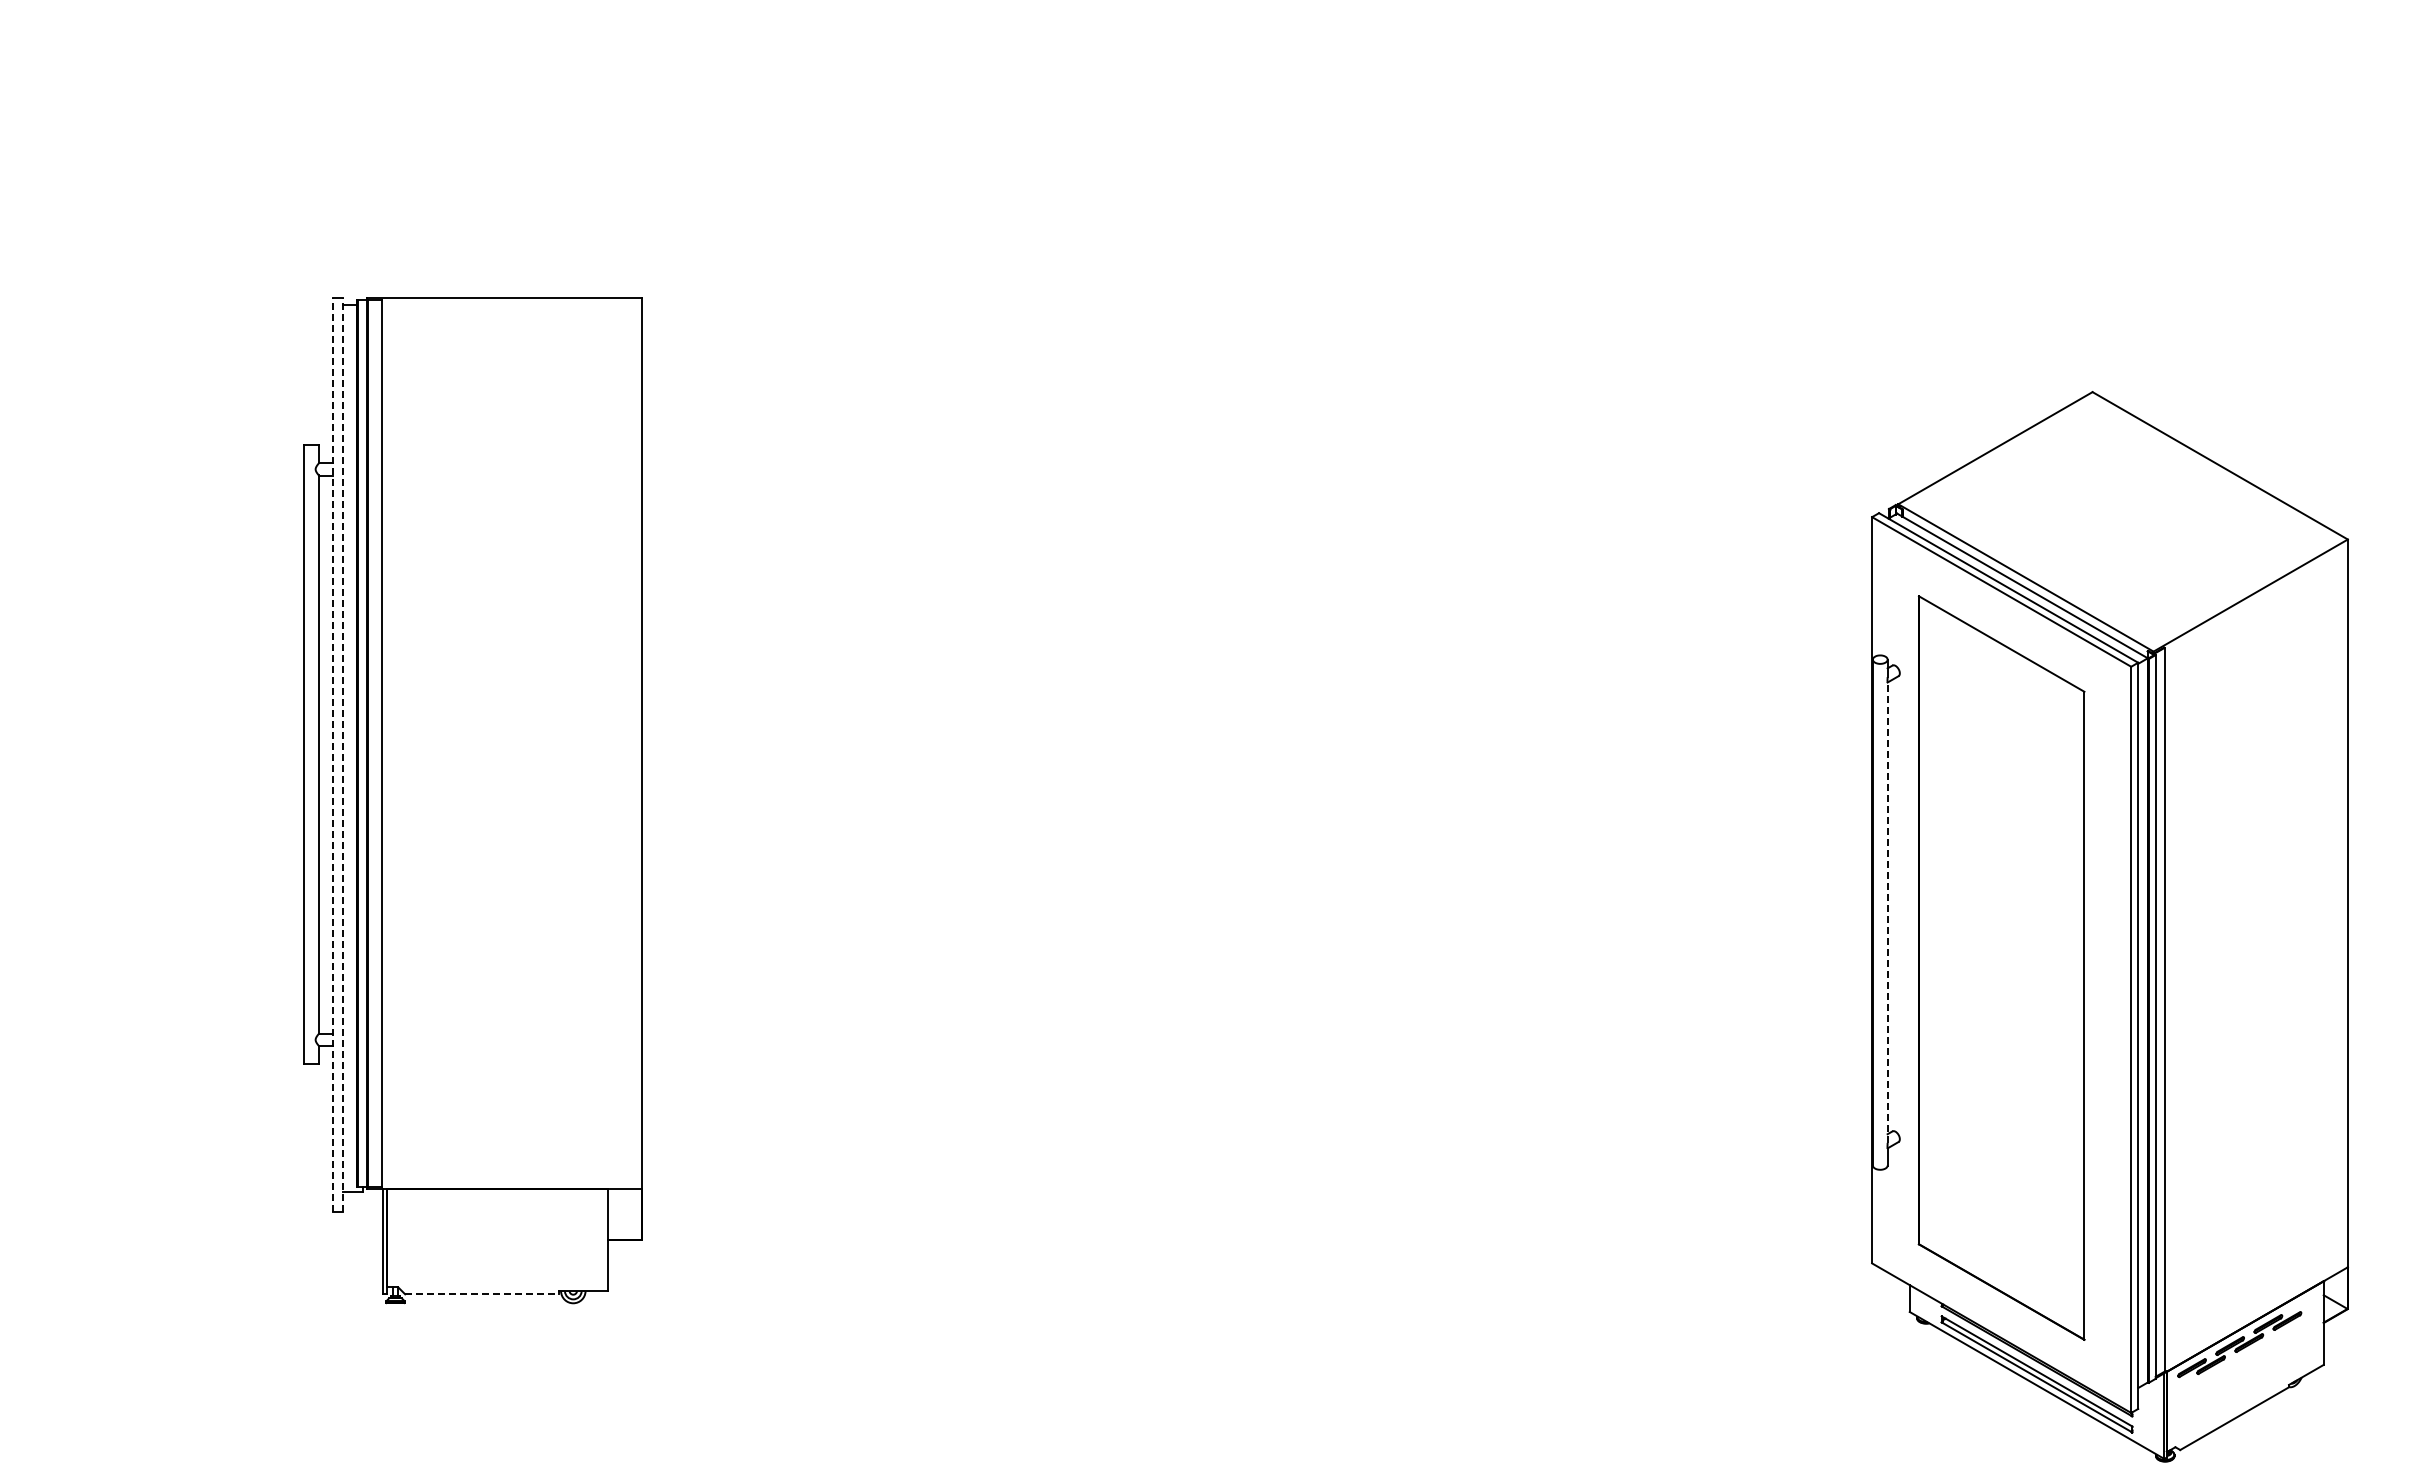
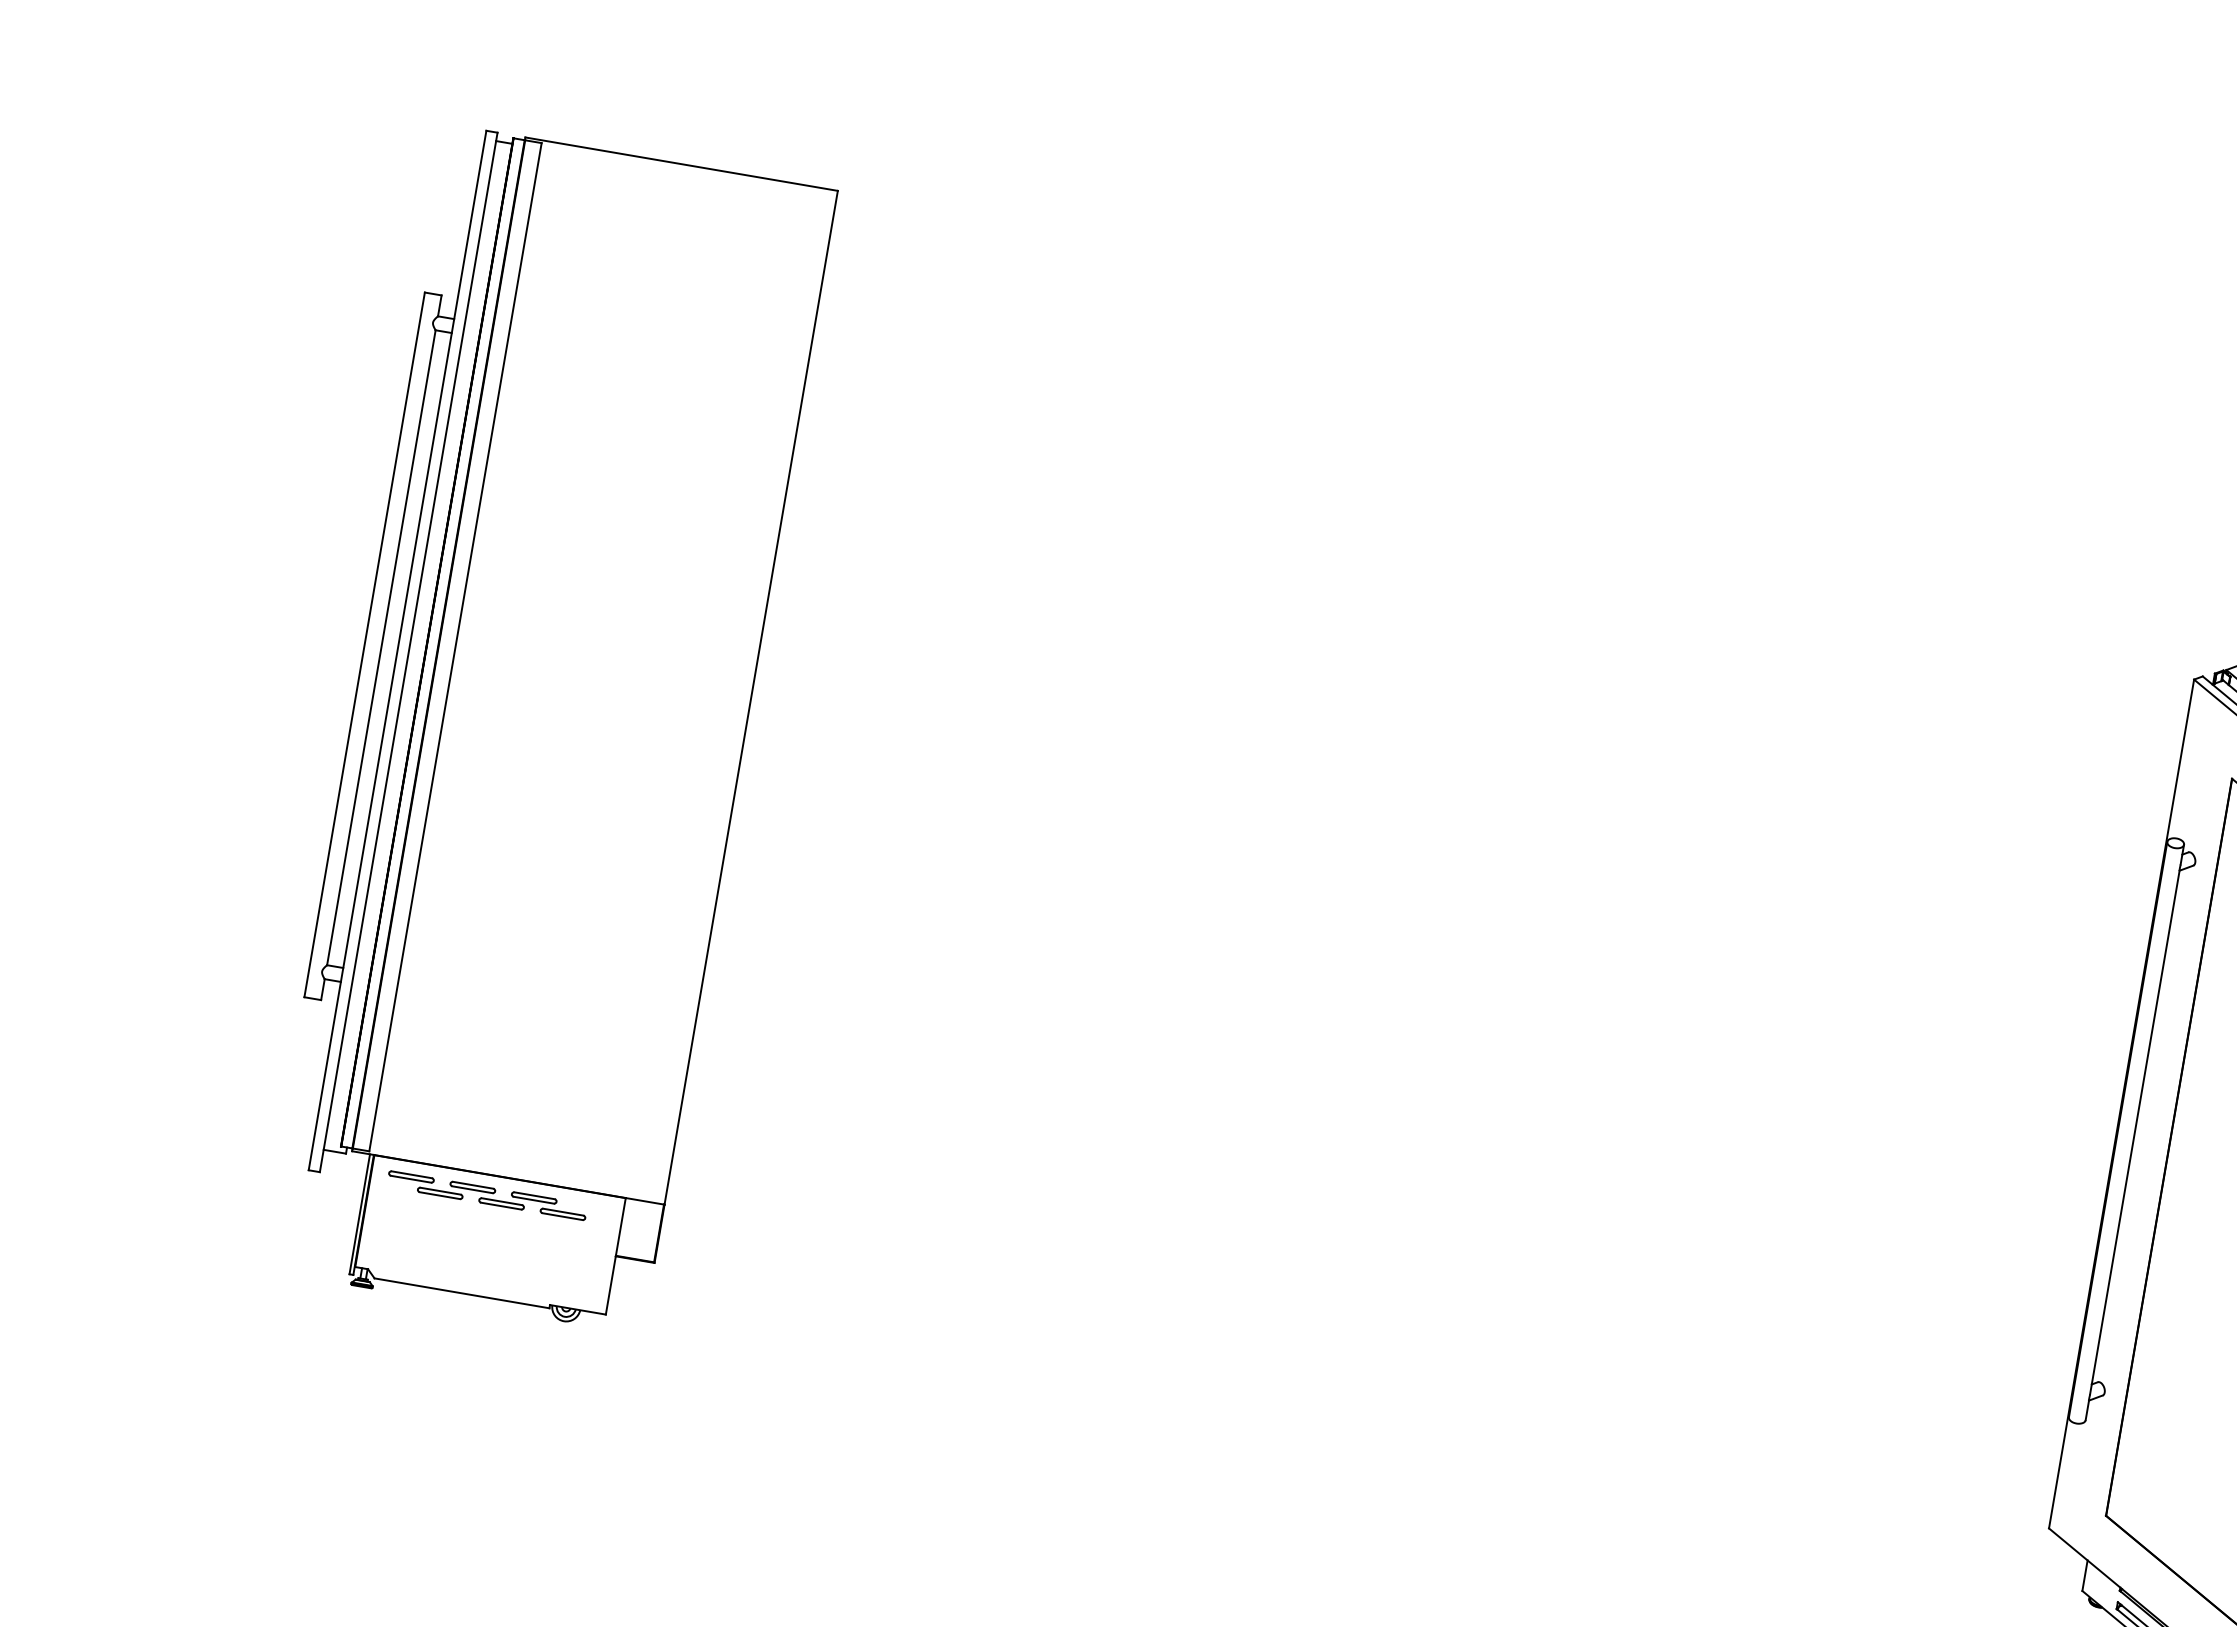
line: (333, 754) -> (397, 650), dashed -> solid
line: (343, 754) -> (409, 652), dashed -> solid
line: (1887, 912) -> (2134, 1132), dashed -> solid
part: (489, 1206) -> (487, 1194), added
line: (482, 1294) -> (462, 1293), dashed -> solid

